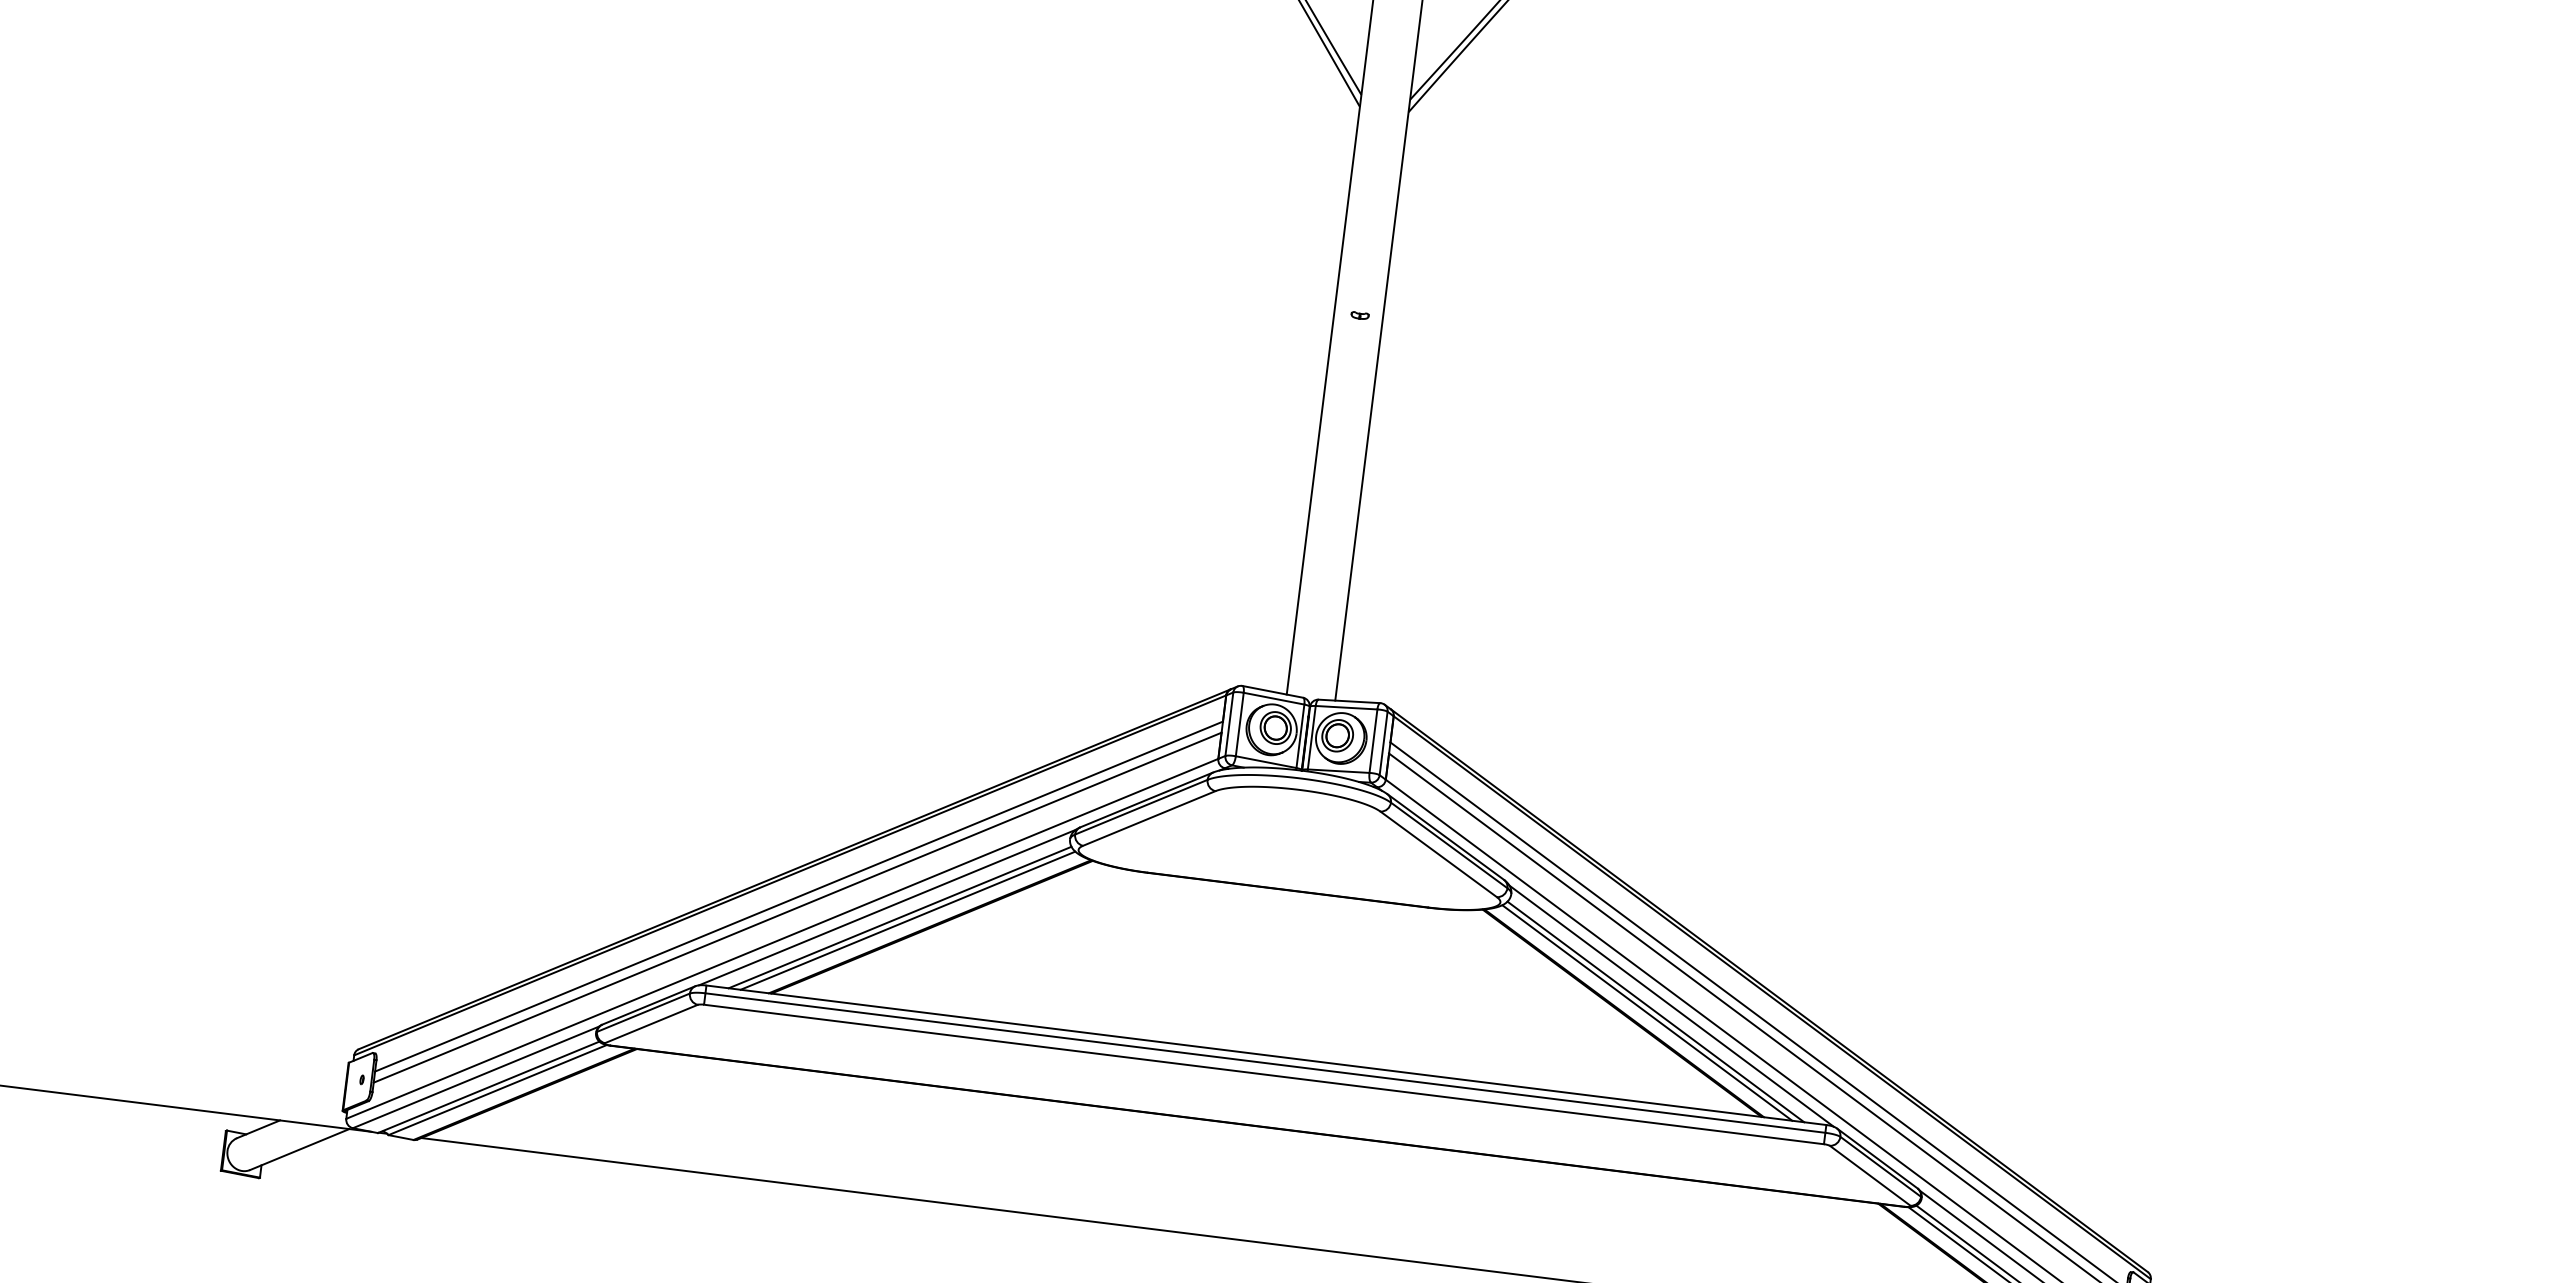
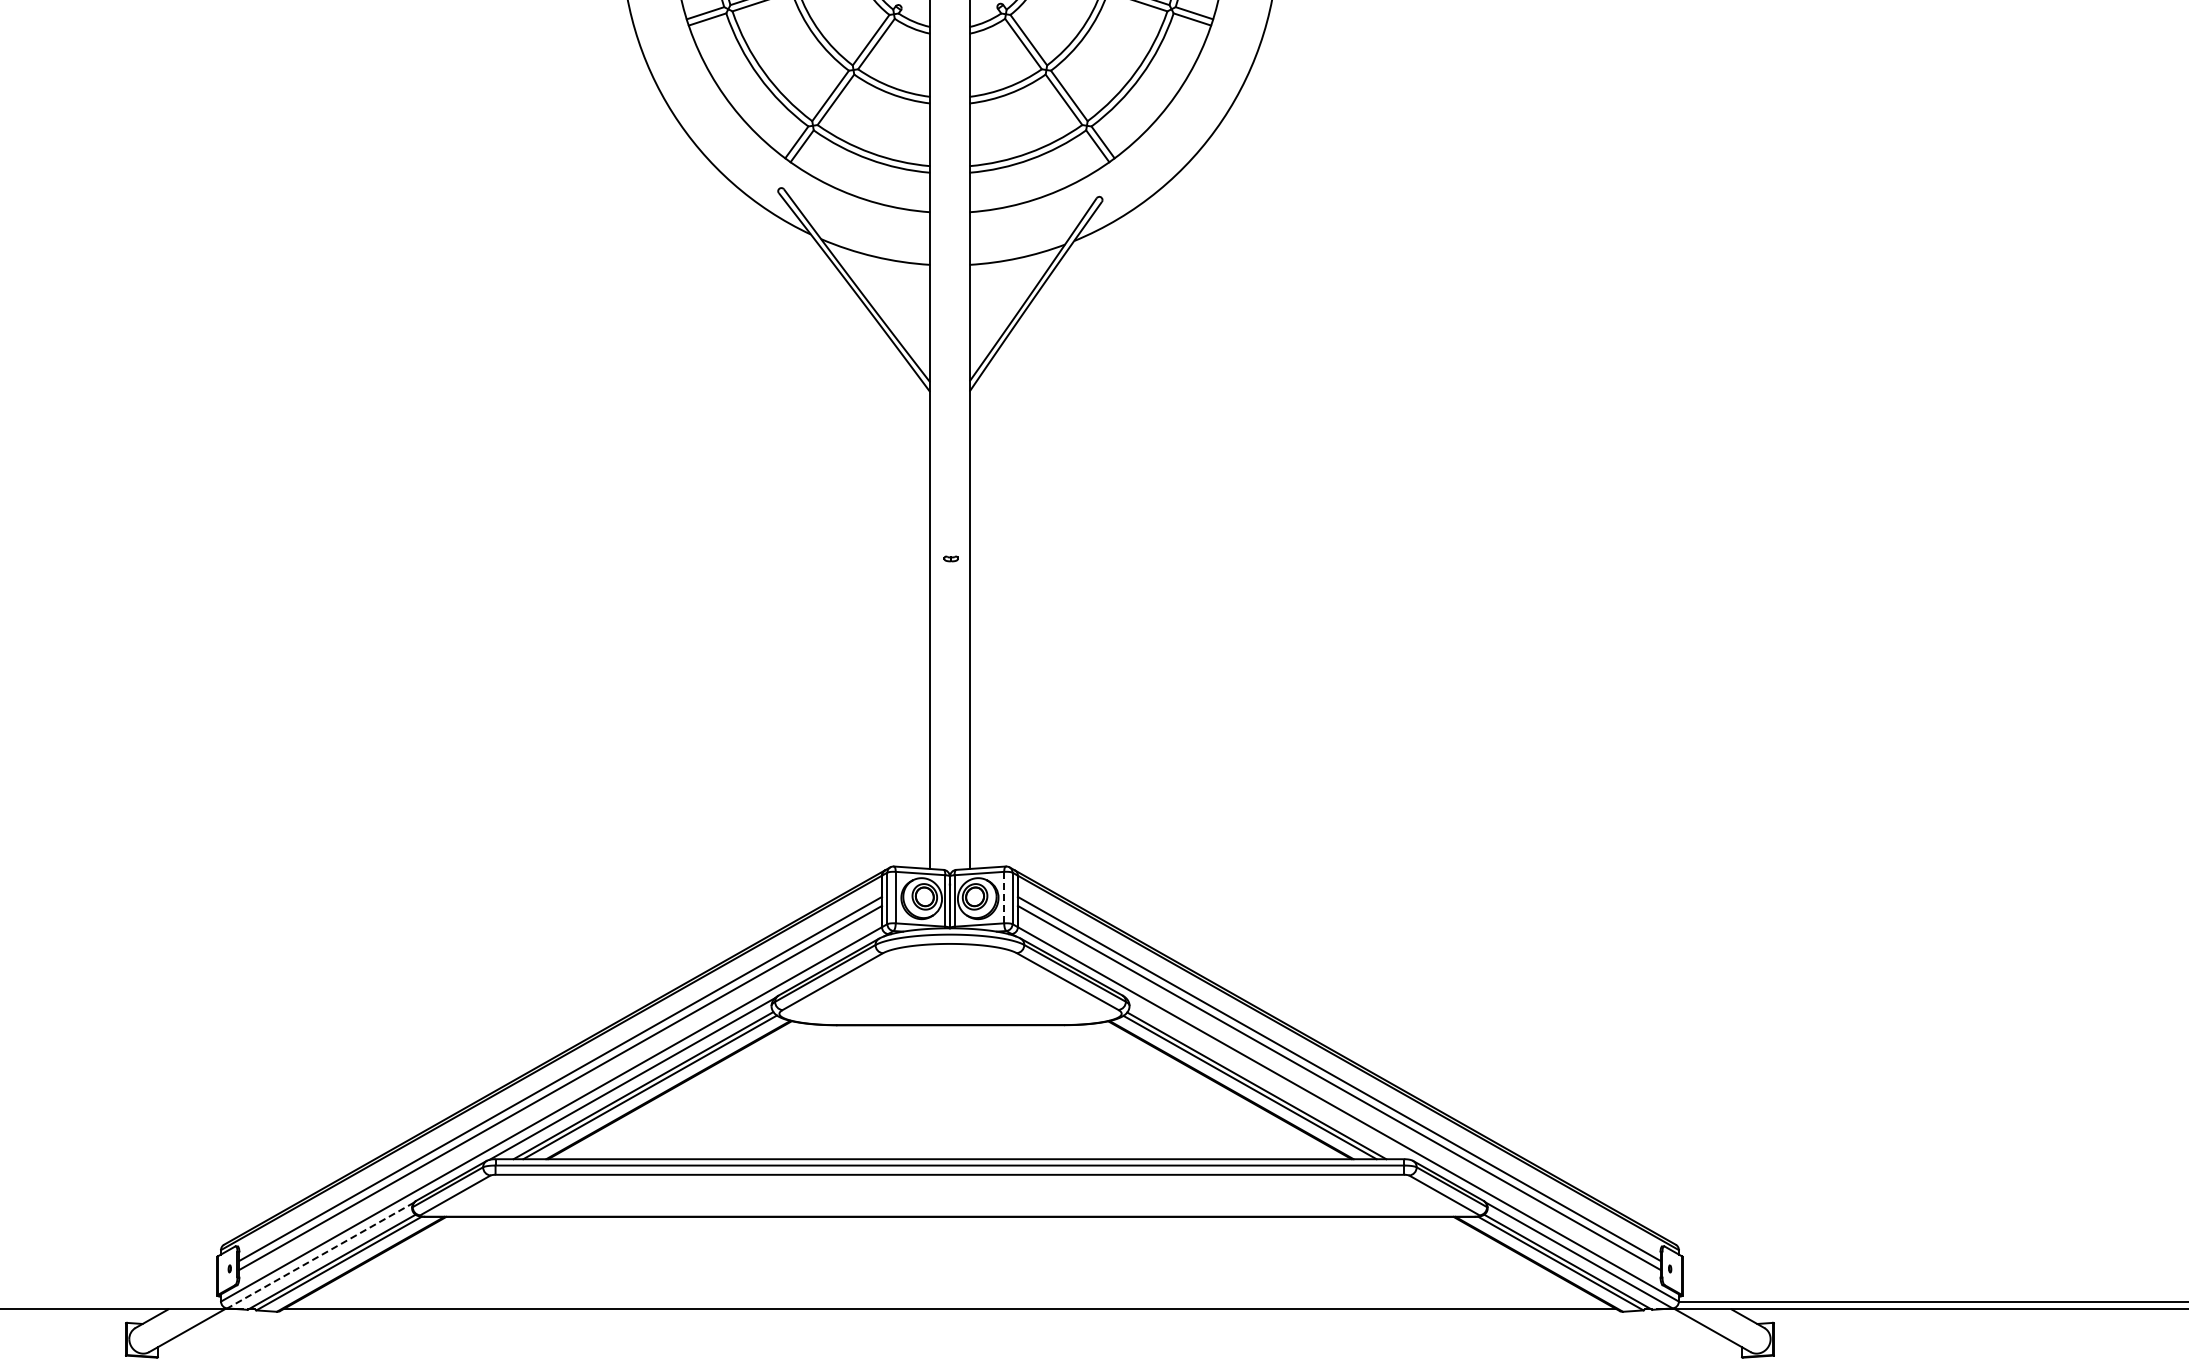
line: (1373, 741) -> (1004, 897), solid -> dashed
line: (1671, 1005) -> (1268, 1079), removed
line: (475, 1077) -> (320, 1255), solid -> dashed

